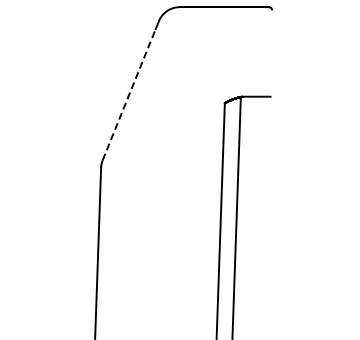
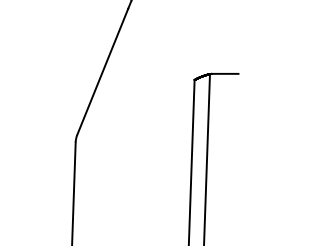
line: (129, 94) -> (102, 71), dashed -> solid

